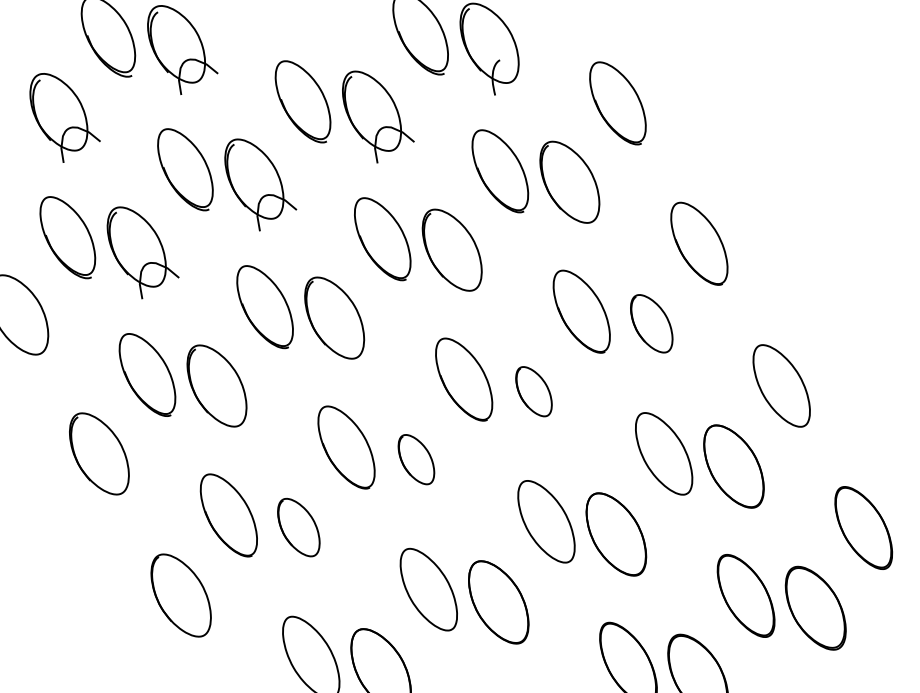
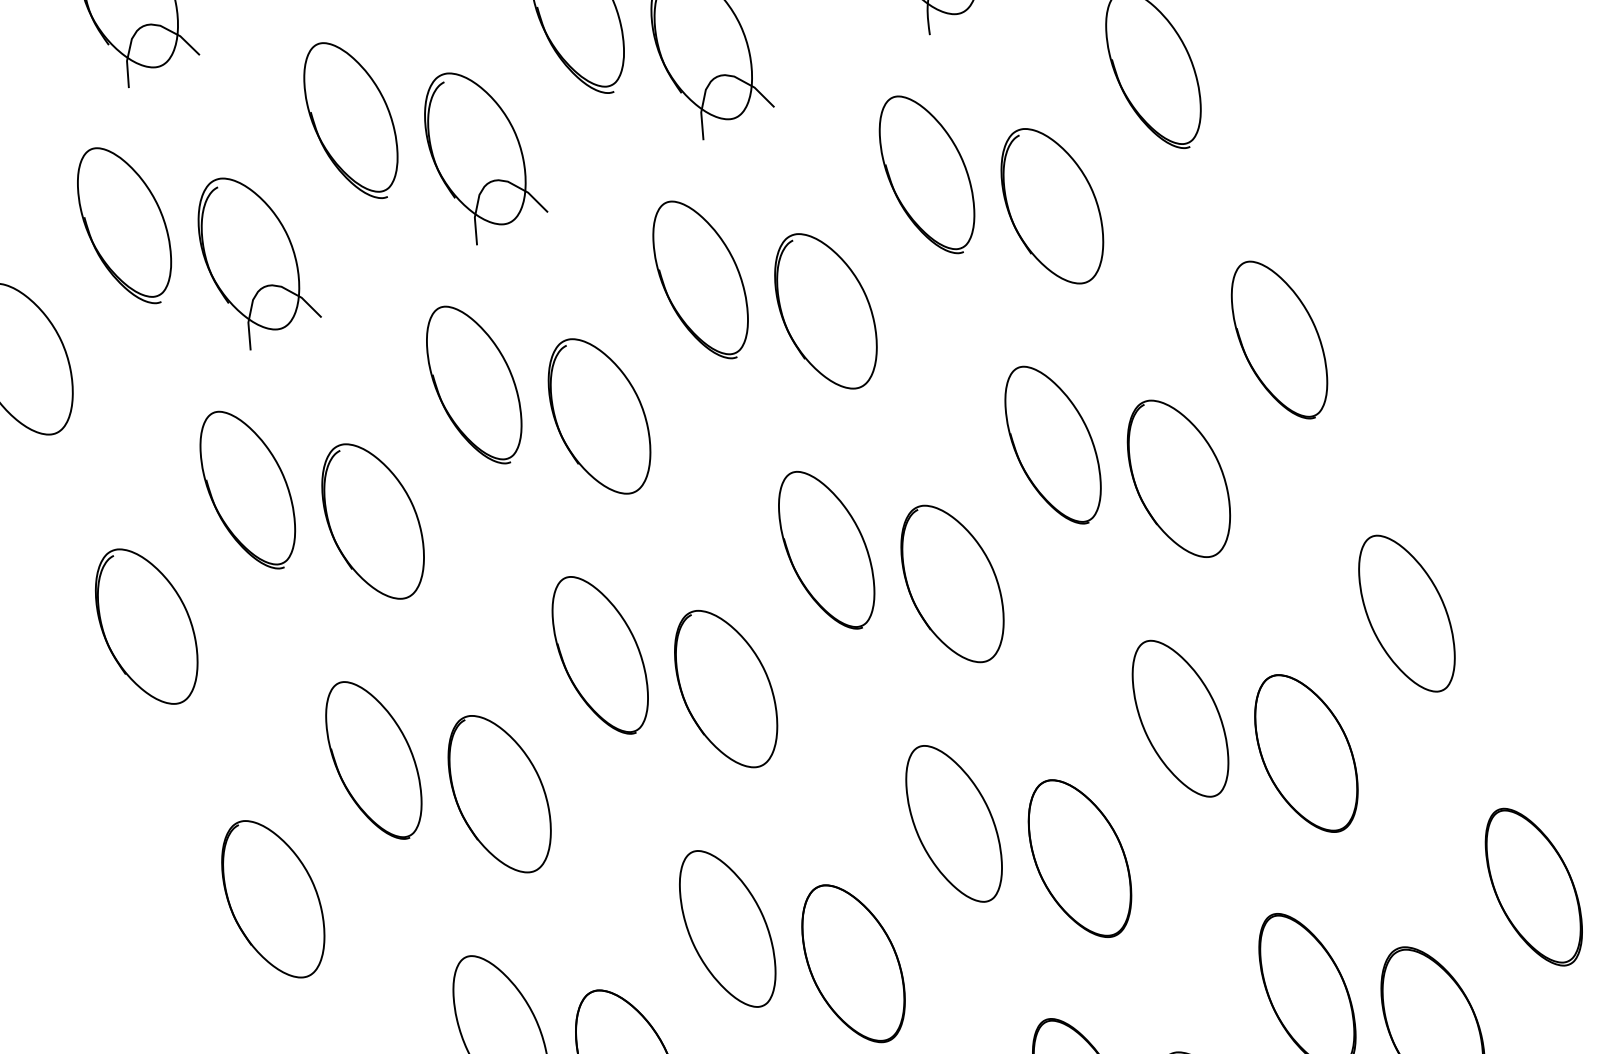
part: (651, 323) -> (1178, 478), size x1.43
part: (533, 391) -> (951, 583), size x1.67
part: (416, 459) -> (726, 688), size x1.67
part: (298, 527) -> (499, 793), size x1.43

